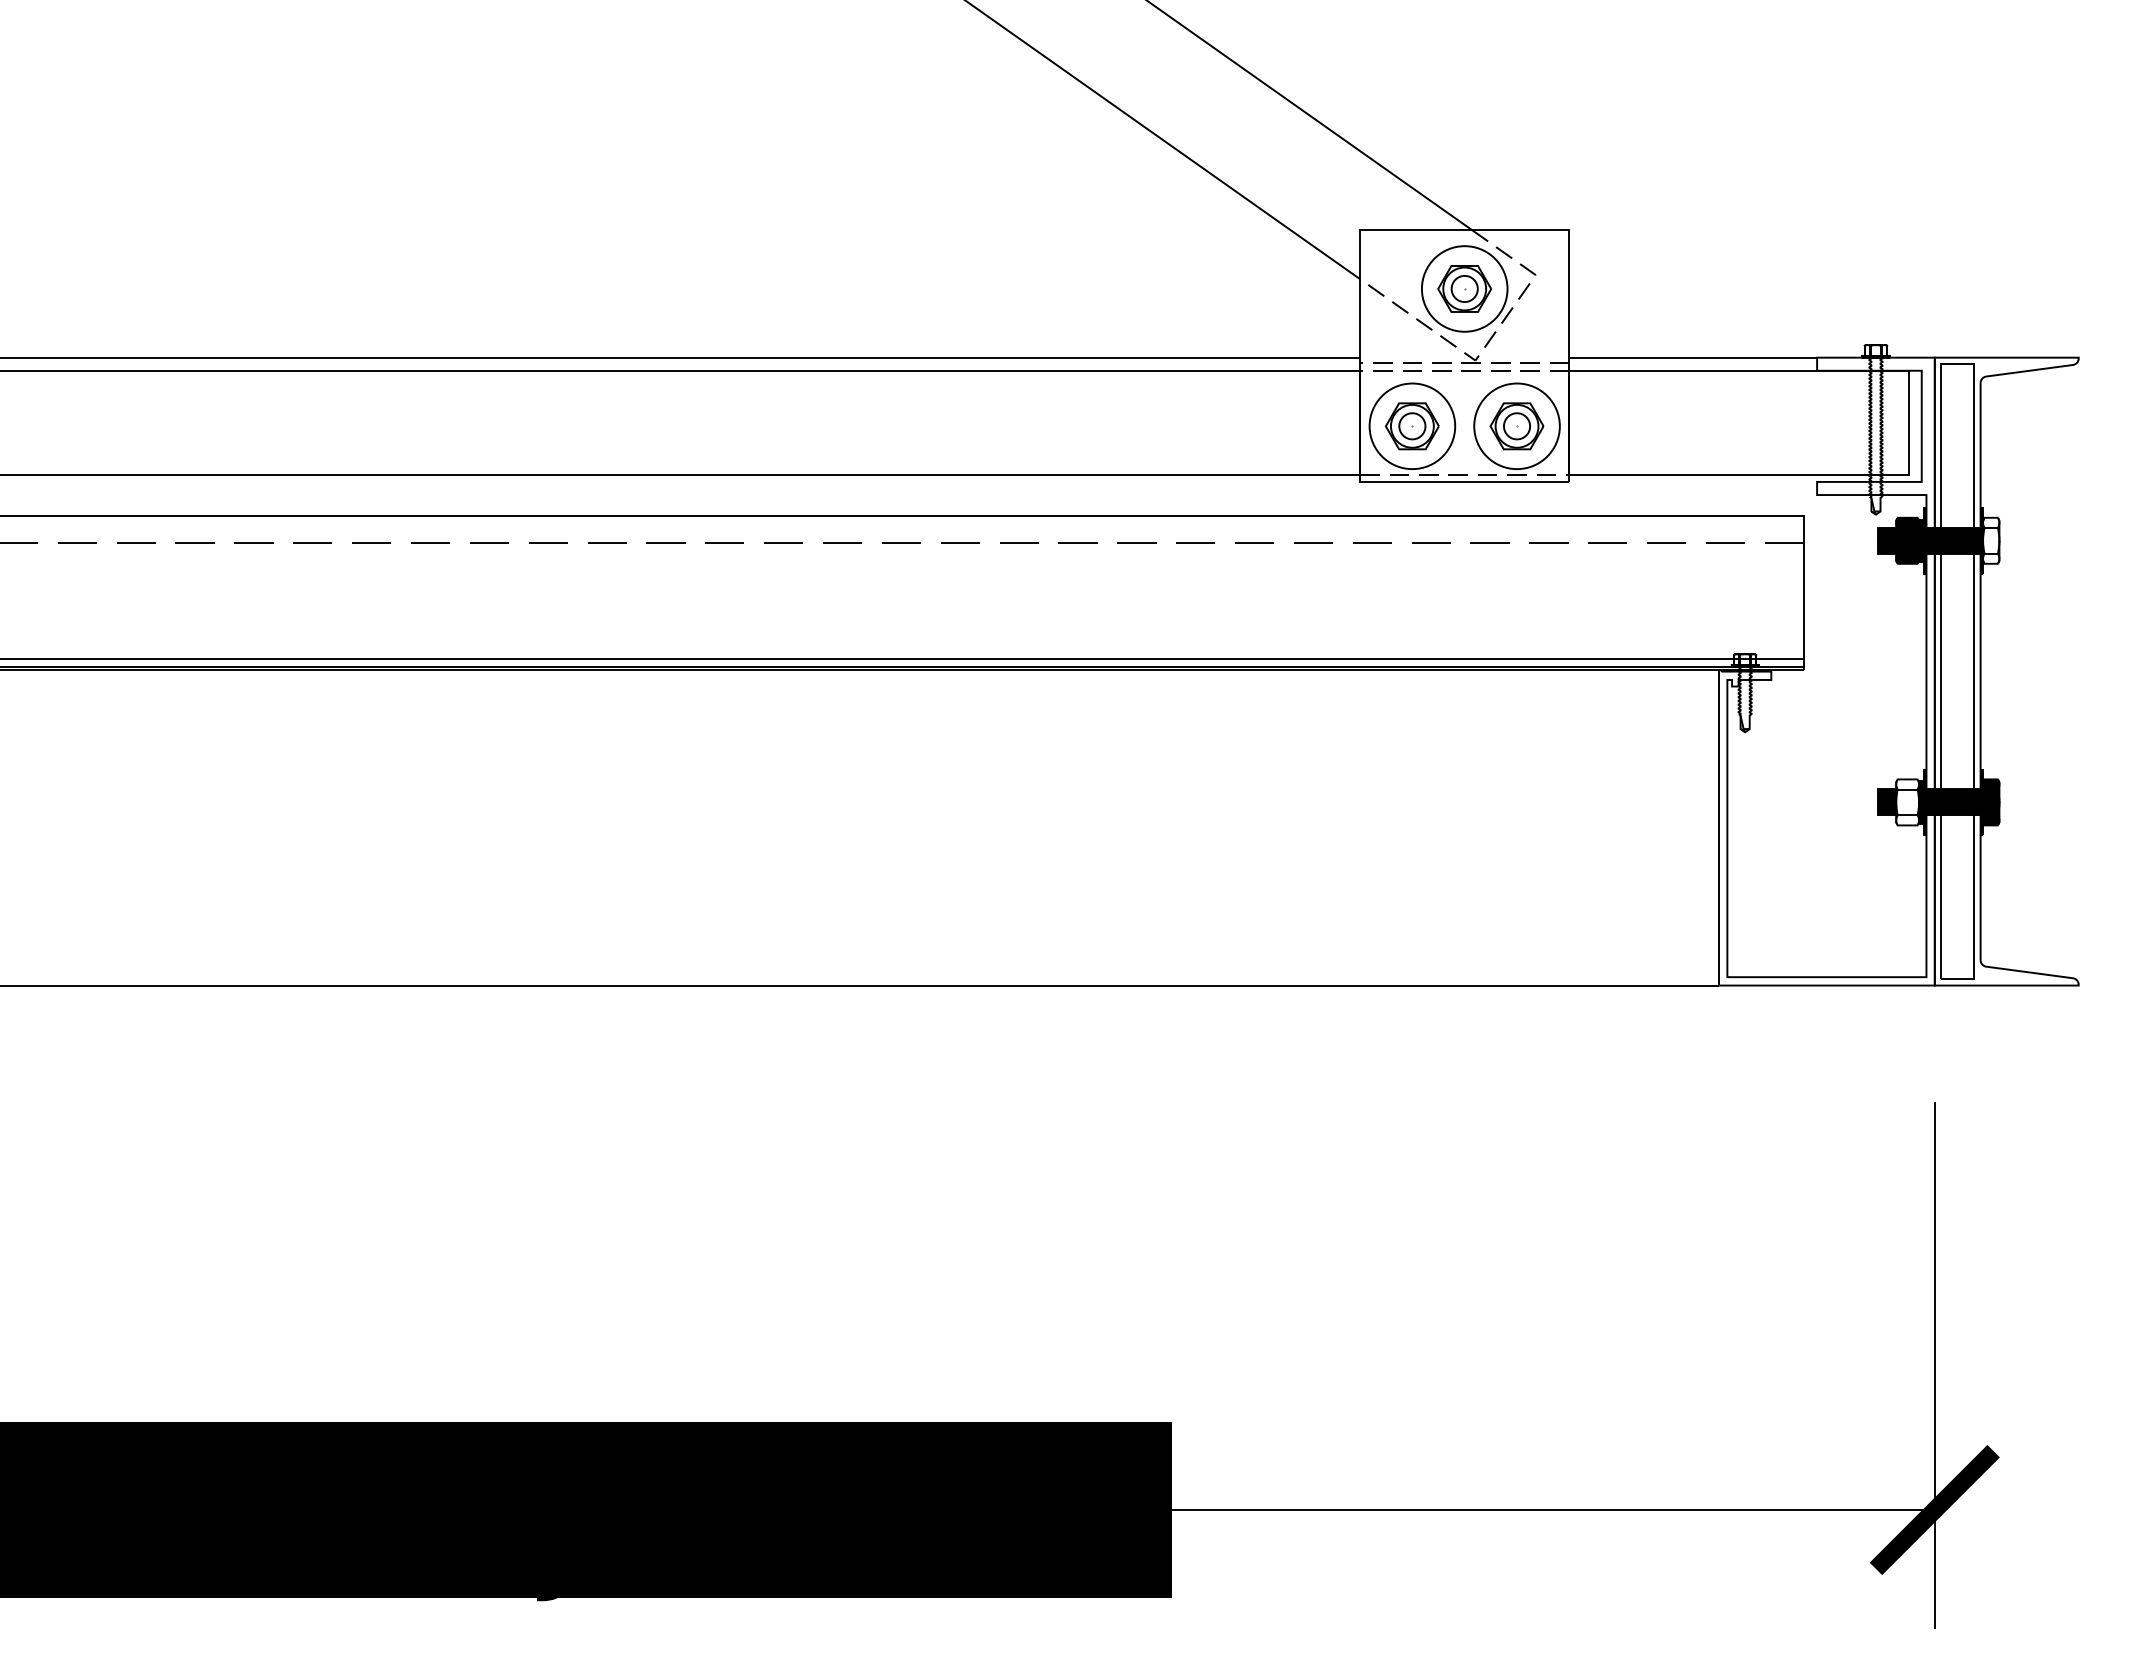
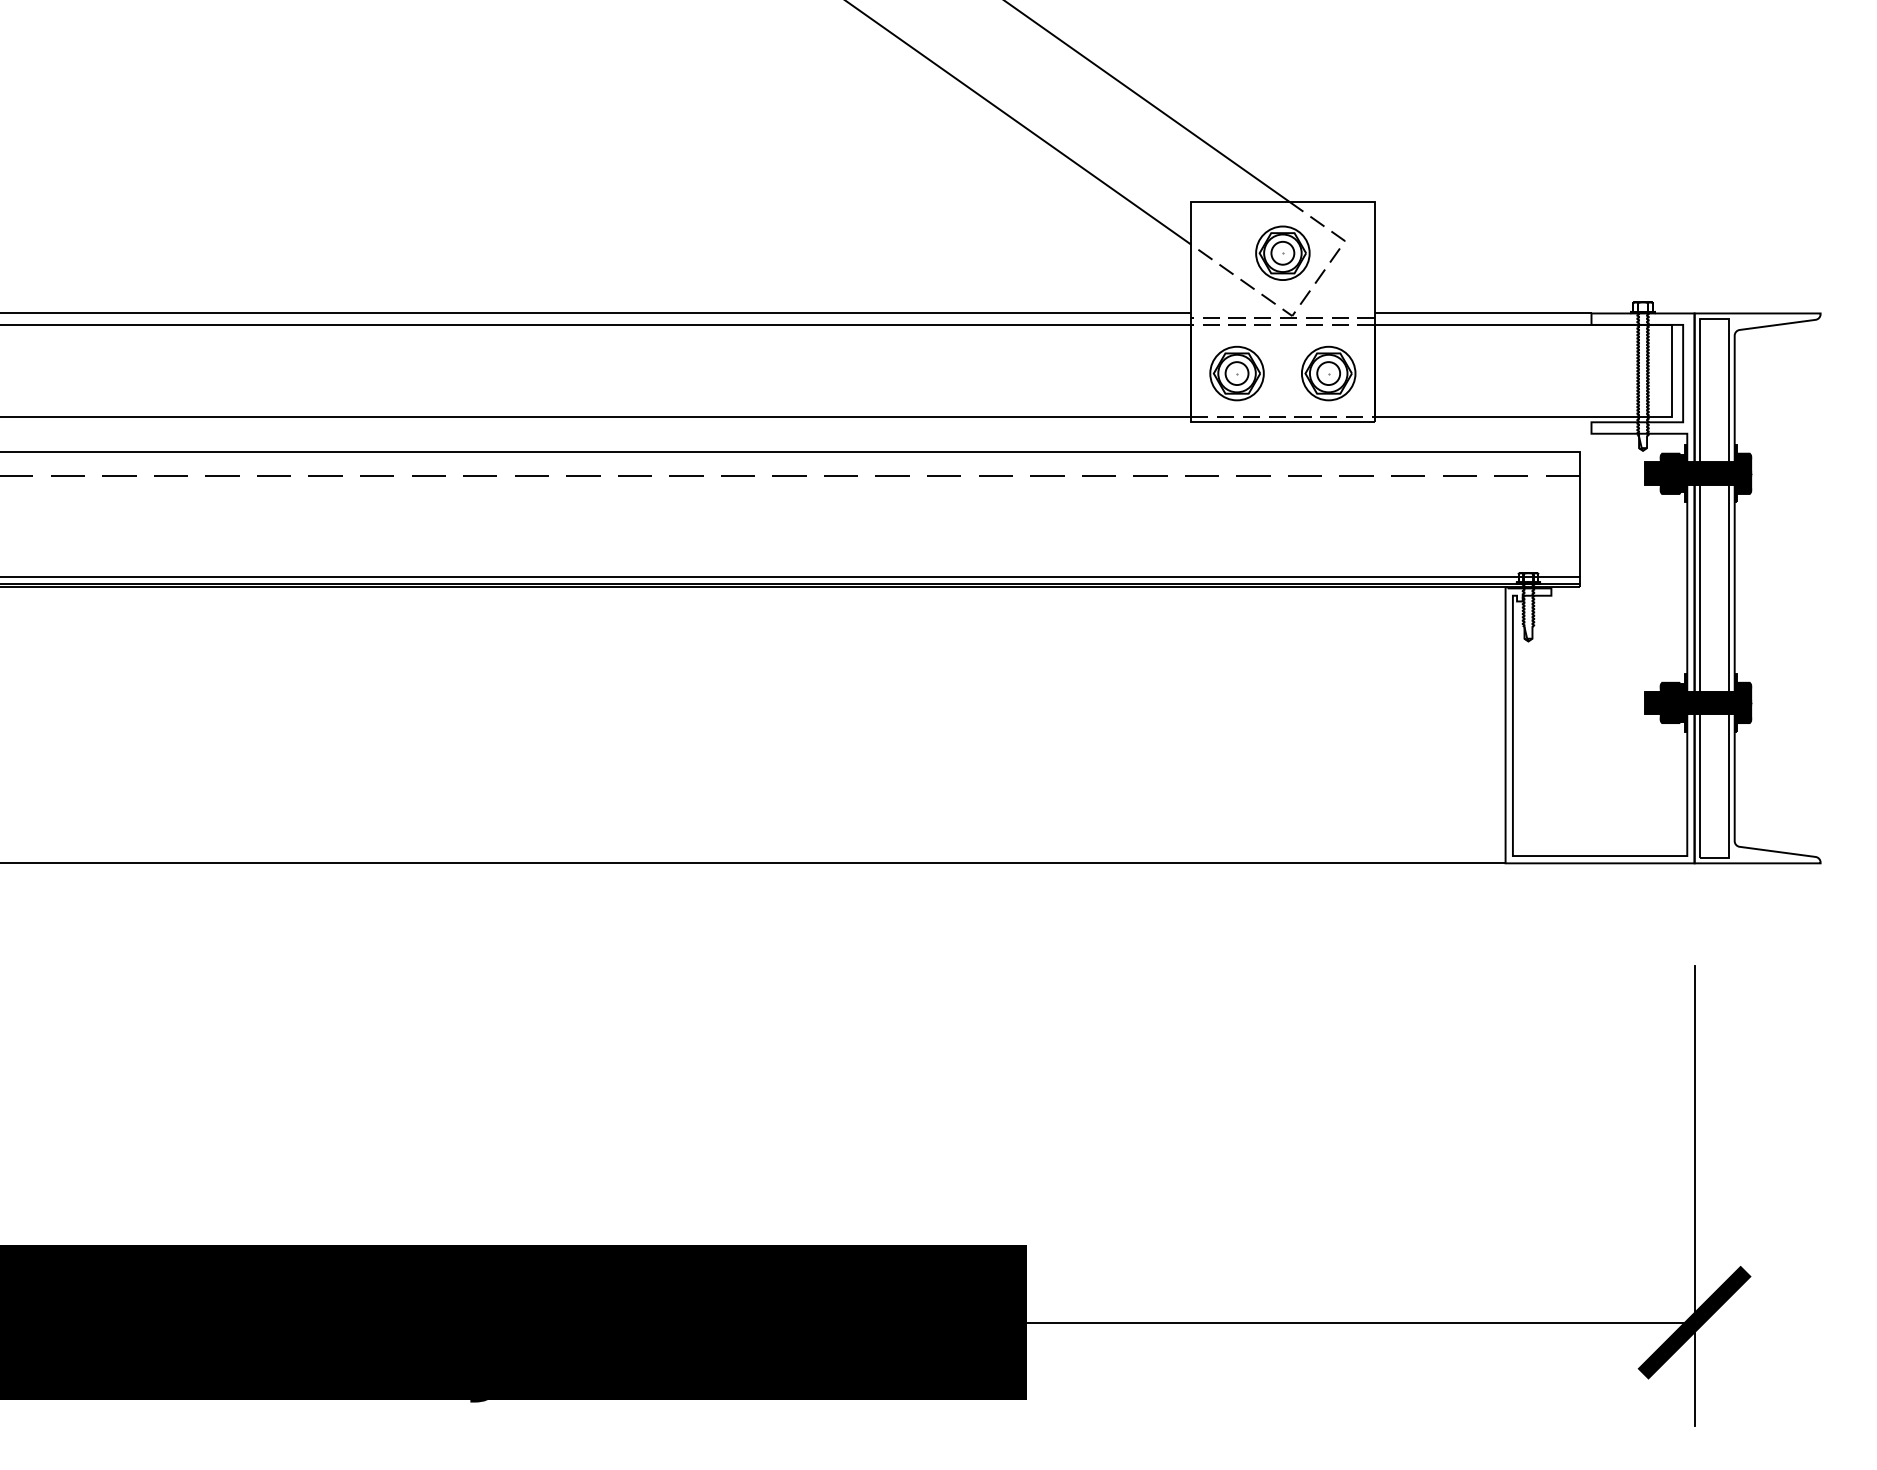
circle: (1464, 288) -> (1282, 252), size x0.71
circle: (1411, 425) -> (1236, 372), size x0.71
circle: (1516, 425) -> (1328, 372), size x0.71
fill: (1991, 540) -> (1744, 473), added
fill: (1907, 802) -> (1670, 703), added

